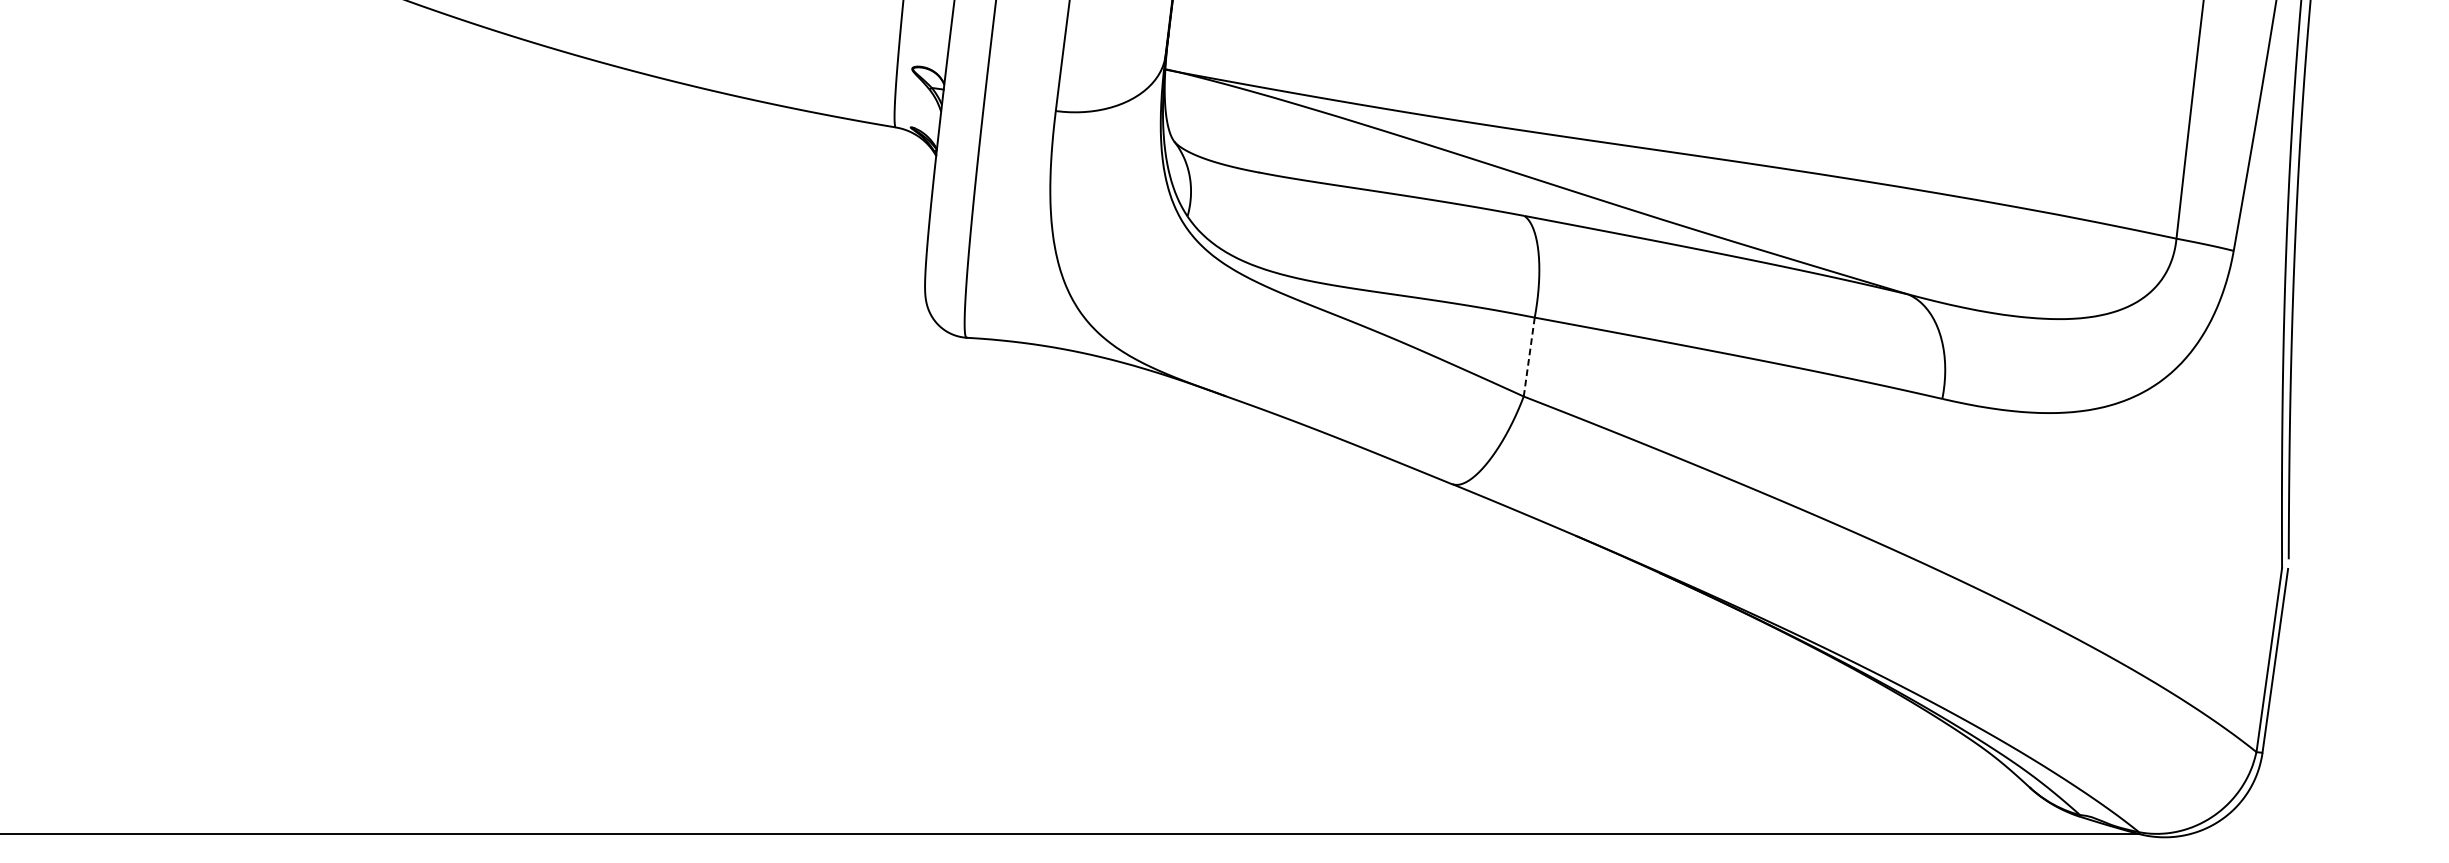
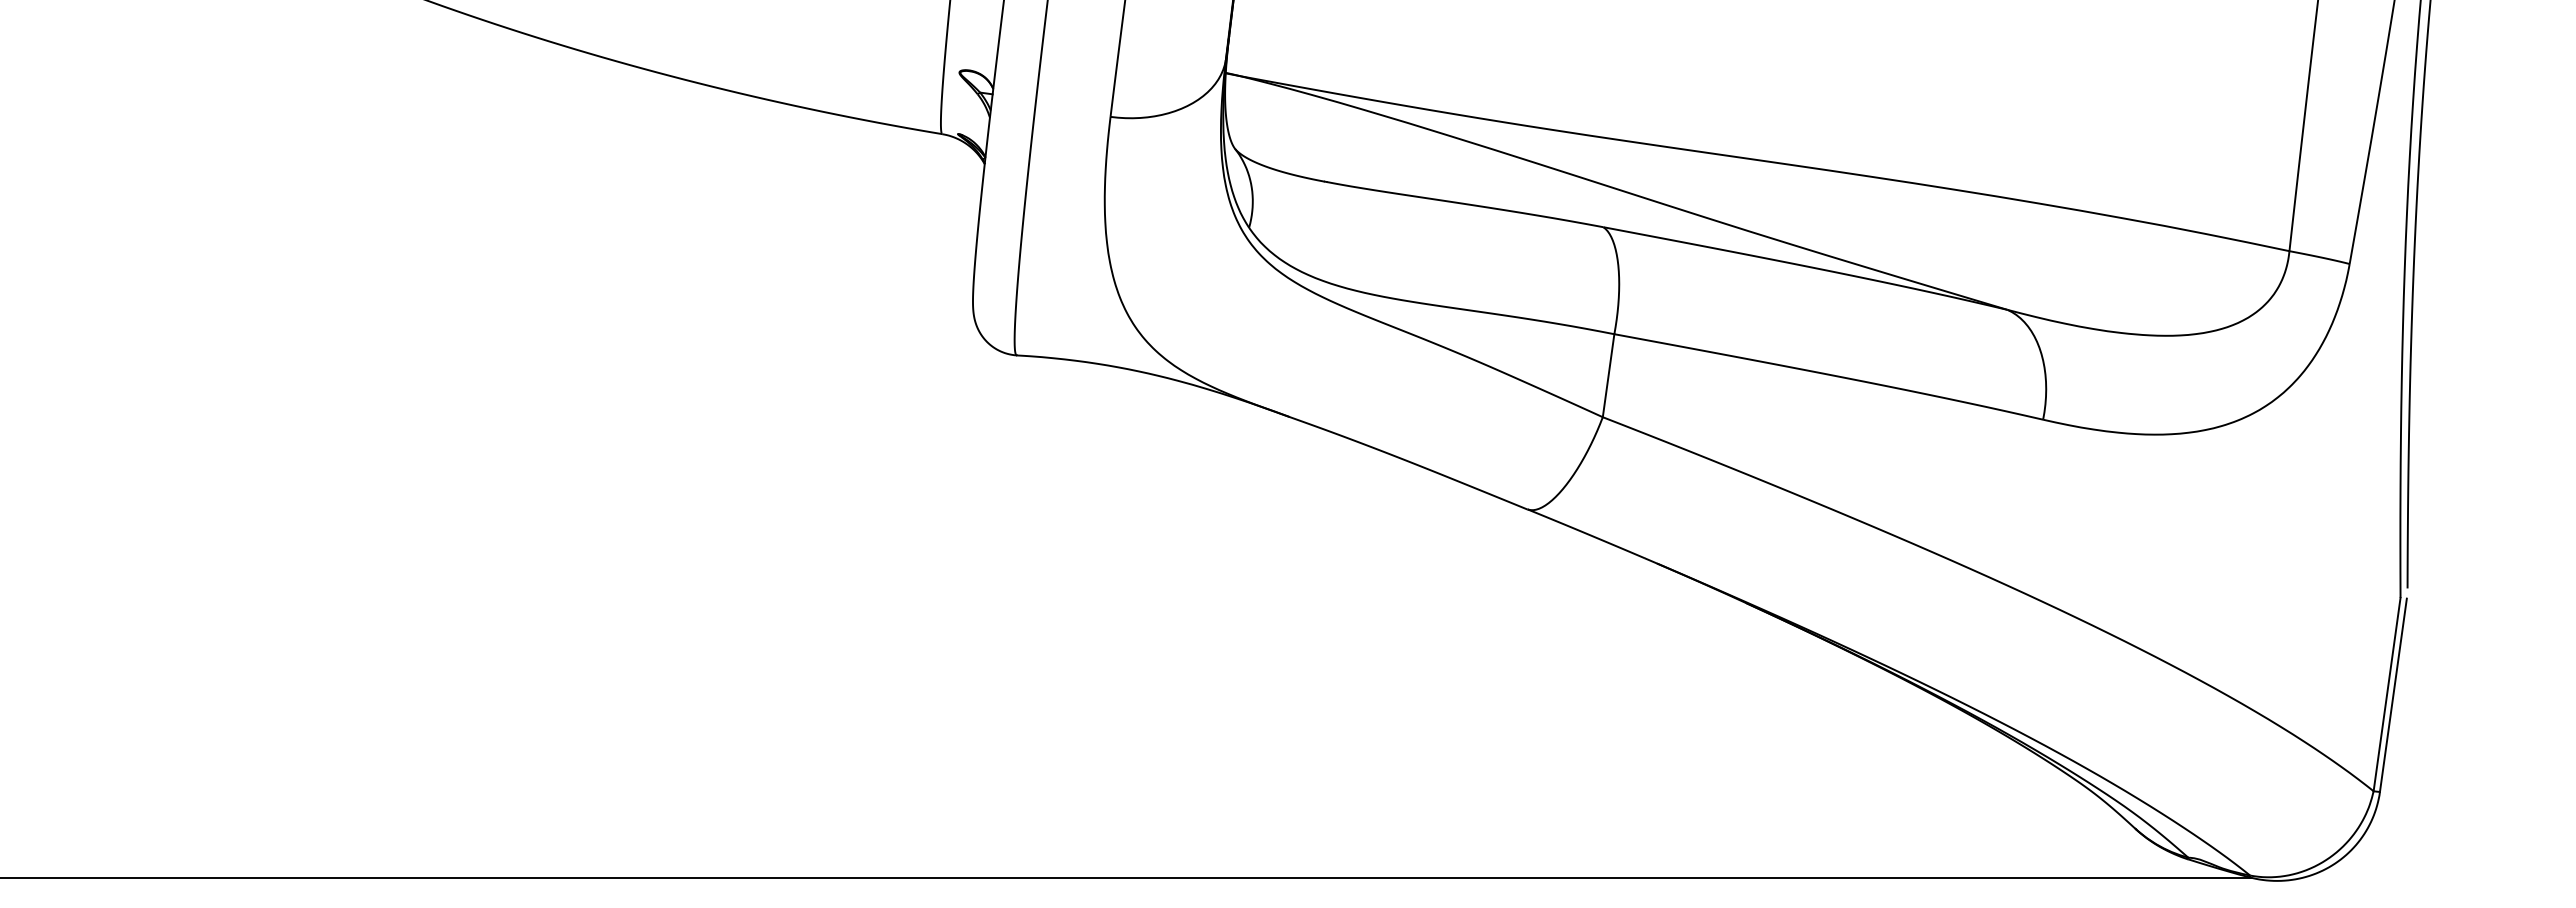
line: (1529, 356) -> (1608, 375), dashed -> solid

